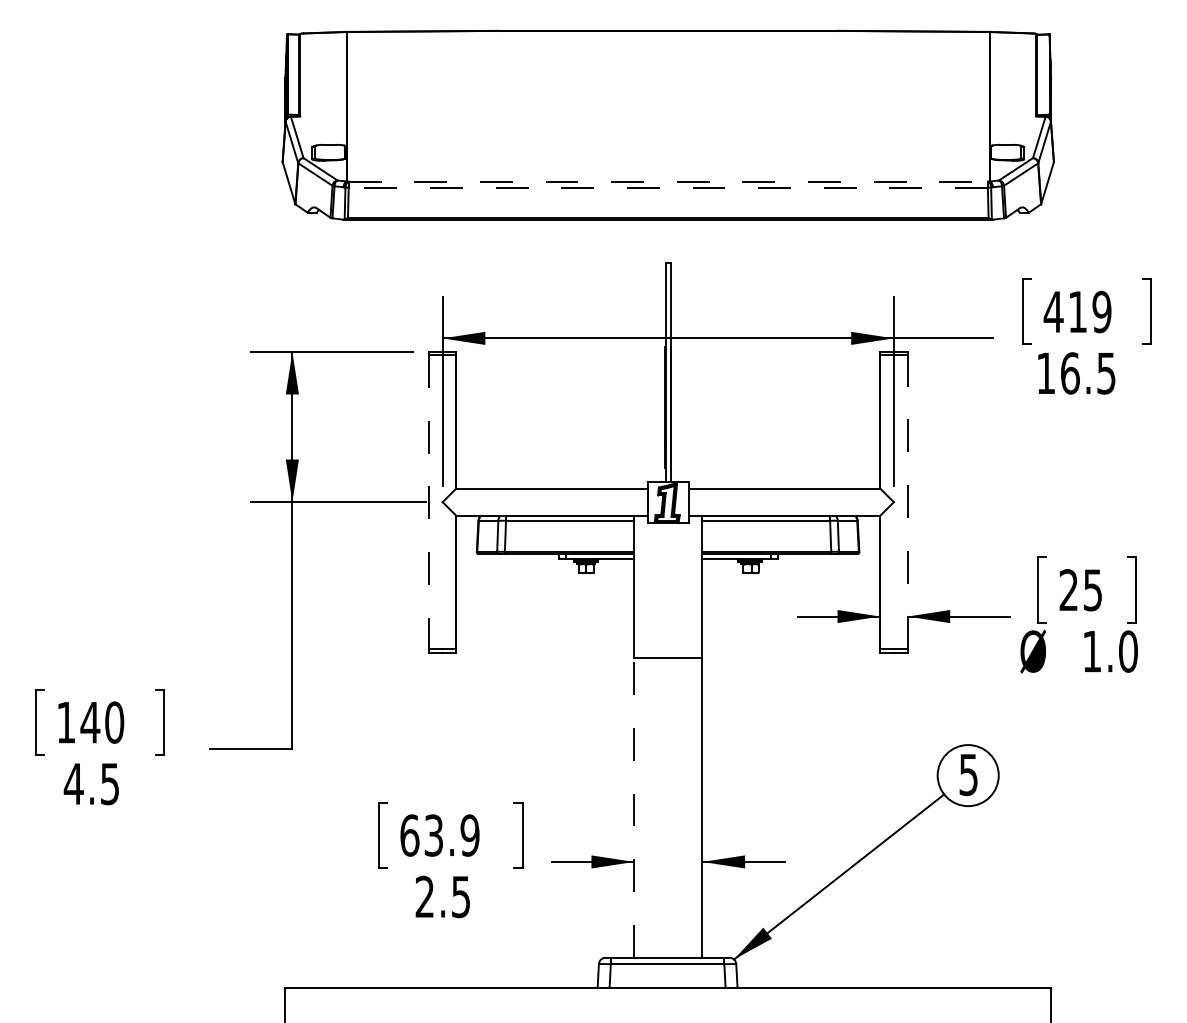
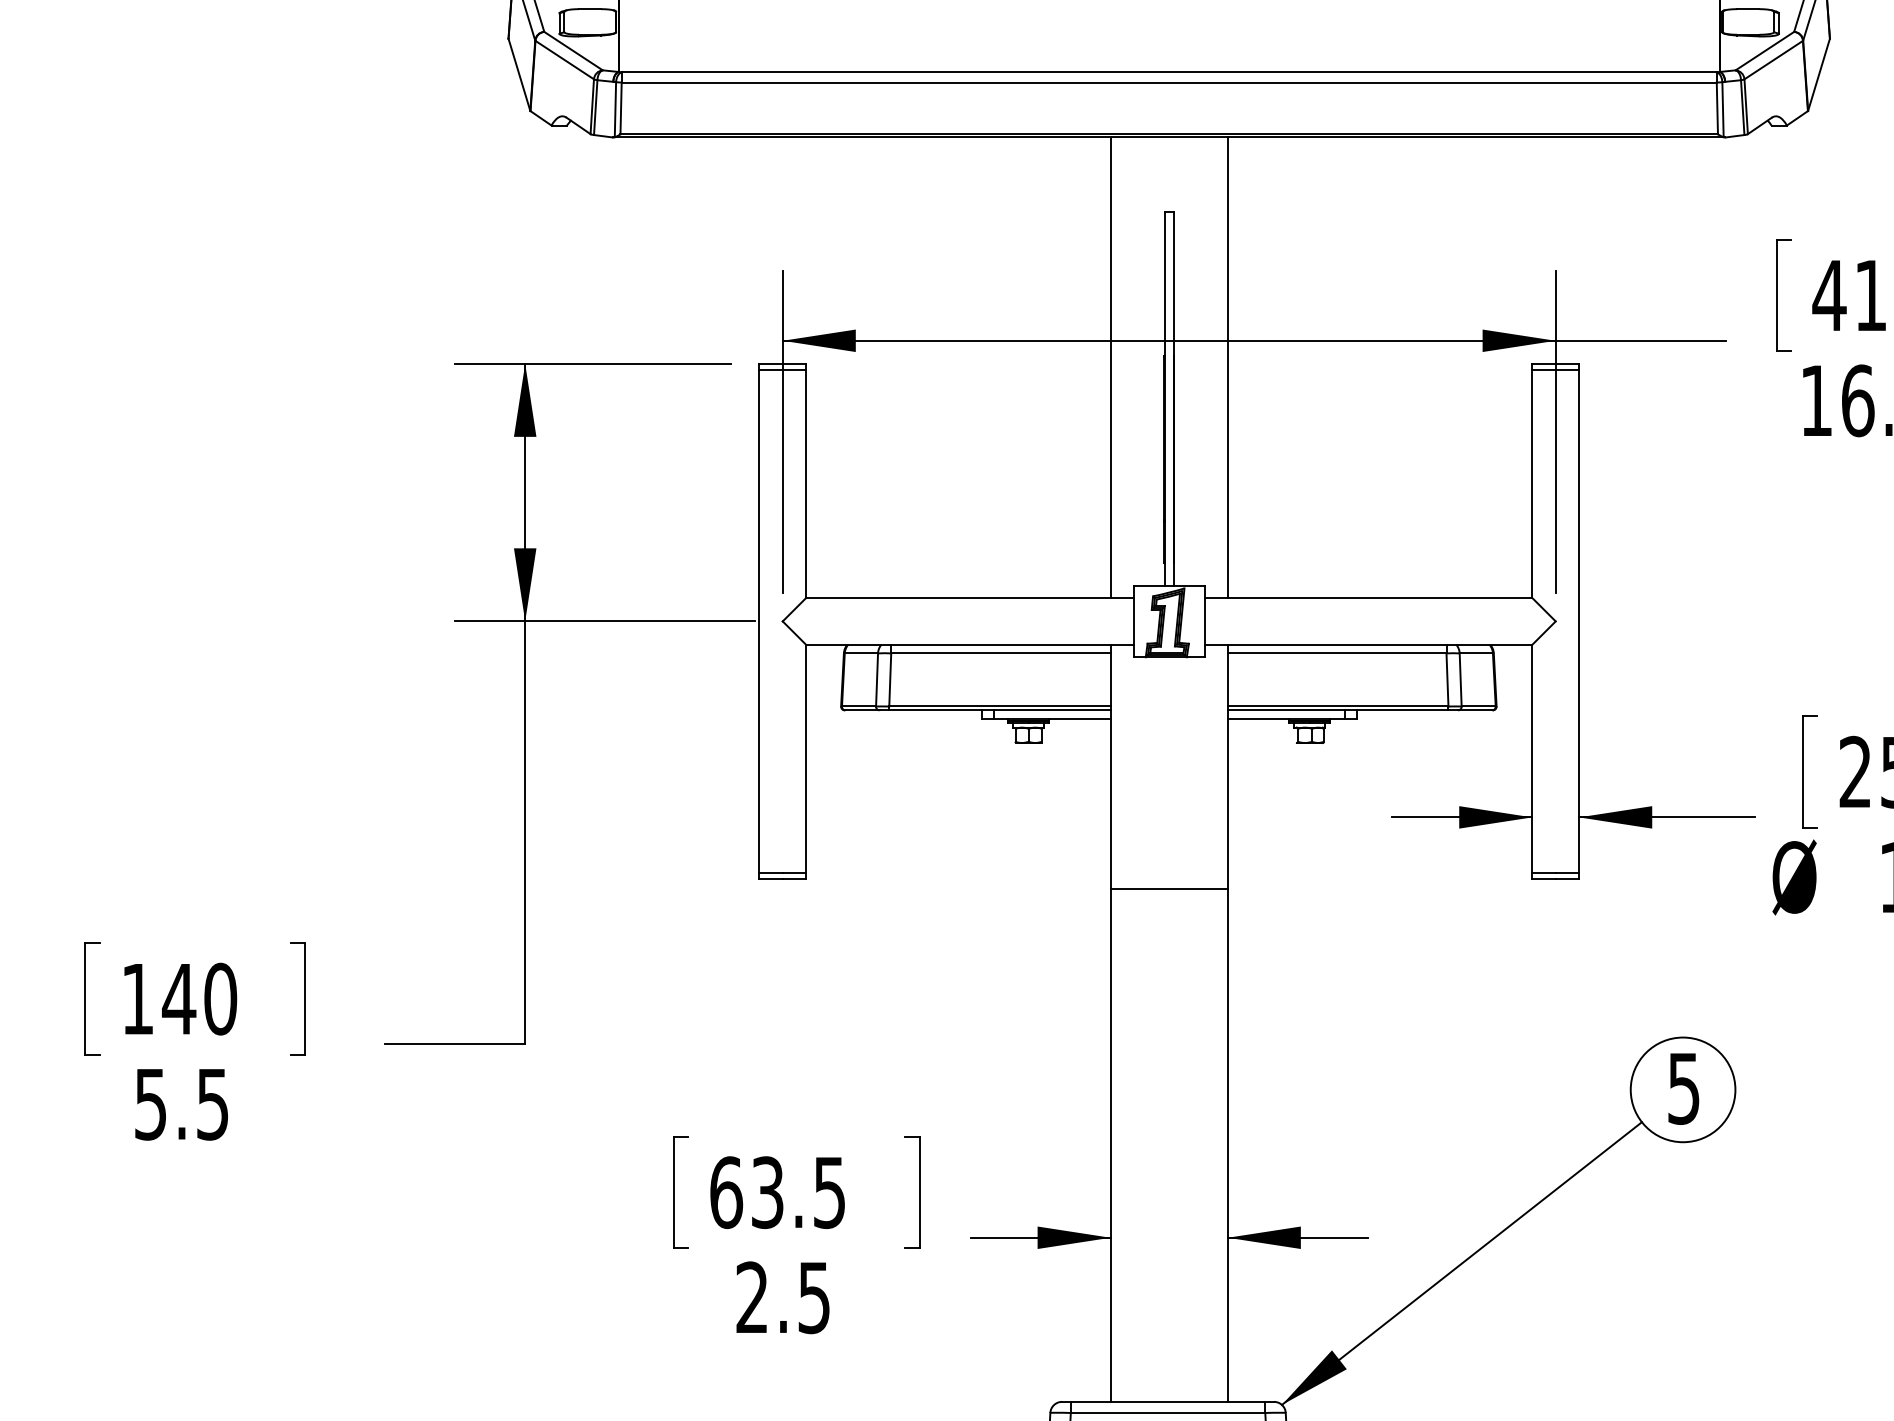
line: (668, 181) -> (1169, 71), dashed -> solid
line: (668, 187) -> (1169, 82), dashed -> solid
line: (634, 353) -> (1111, 366), added
line: (702, 353) -> (1227, 366), added
line: (429, 502) -> (760, 621), dashed -> solid
line: (907, 502) -> (1579, 621), dashed -> solid
text: (73, 784) -> (150, 1105), 4.5 -> 5.5
line: (634, 807) -> (1111, 1144), dashed -> solid
text: (469, 835) -> (828, 1192), 63.9 -> 63.5

